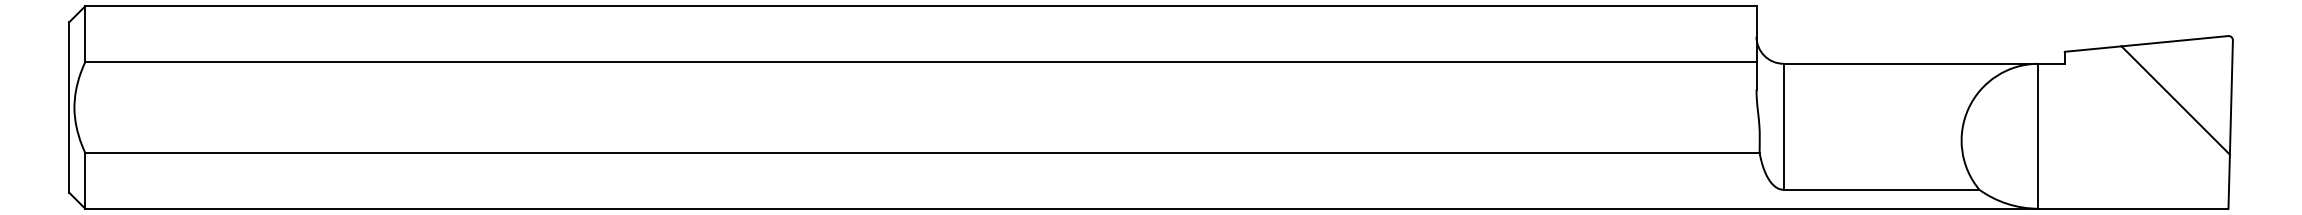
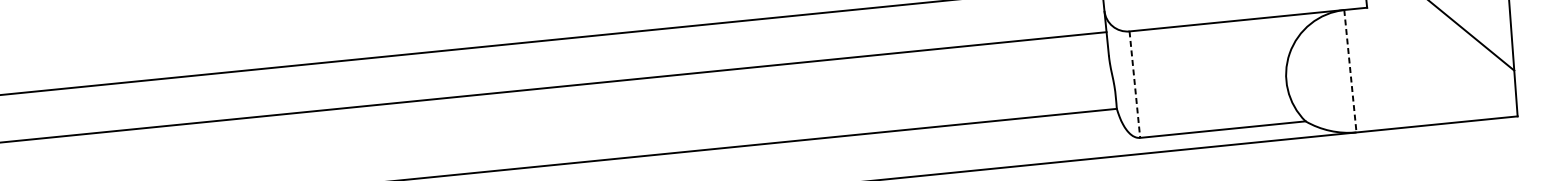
line: (1783, 127) -> (1134, 85), solid -> dashed
line: (2037, 136) -> (1350, 71), solid -> dashed

